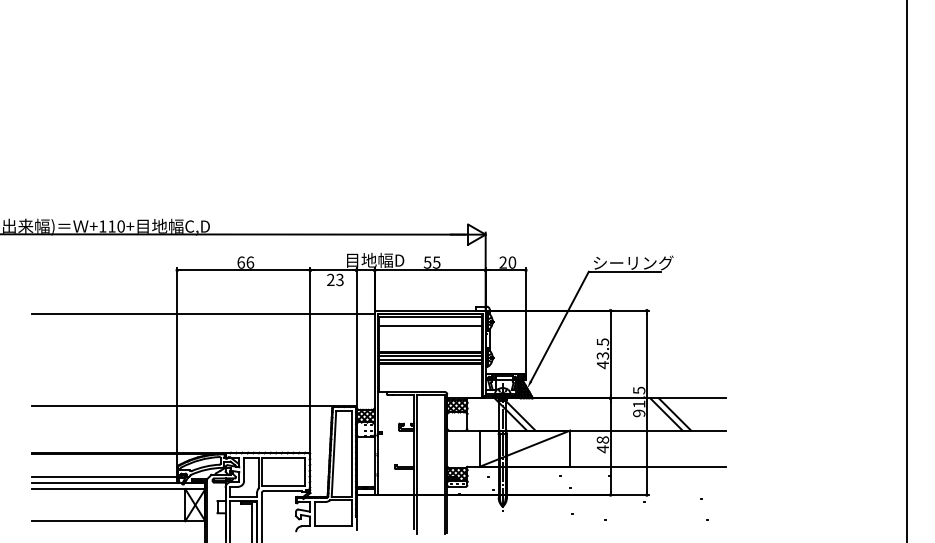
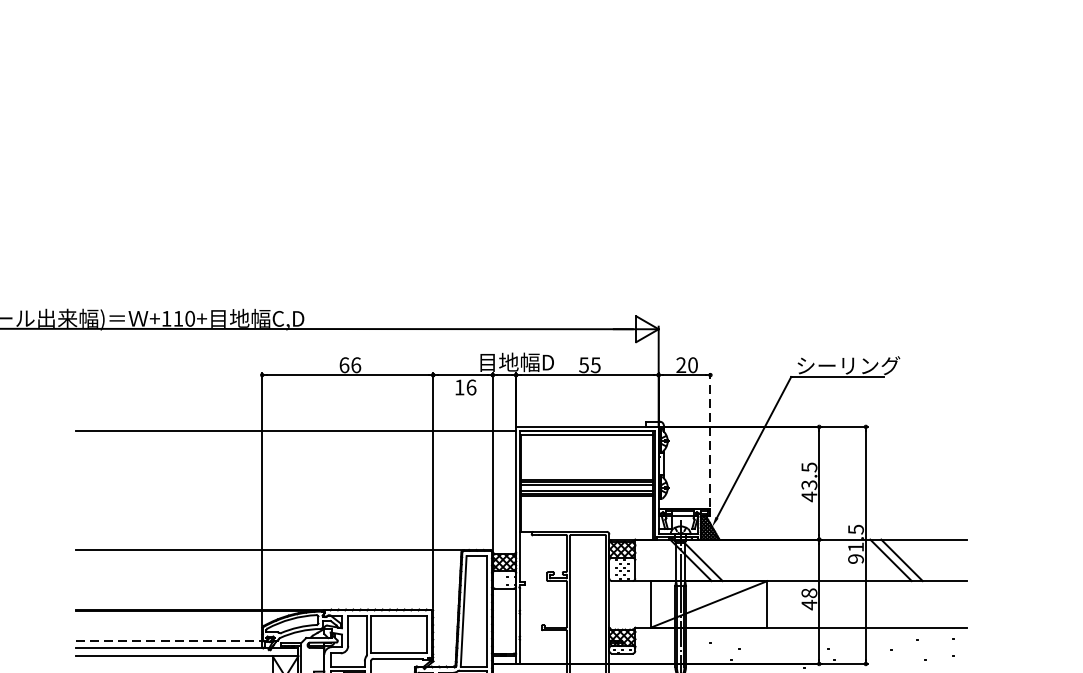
text: (335, 279) -> (465, 386), 23 -> 16
line: (525, 320) -> (709, 439), solid -> dashed
line: (429, 325) -> (586, 446), removed
line: (104, 476) -> (168, 640), solid -> dashed

